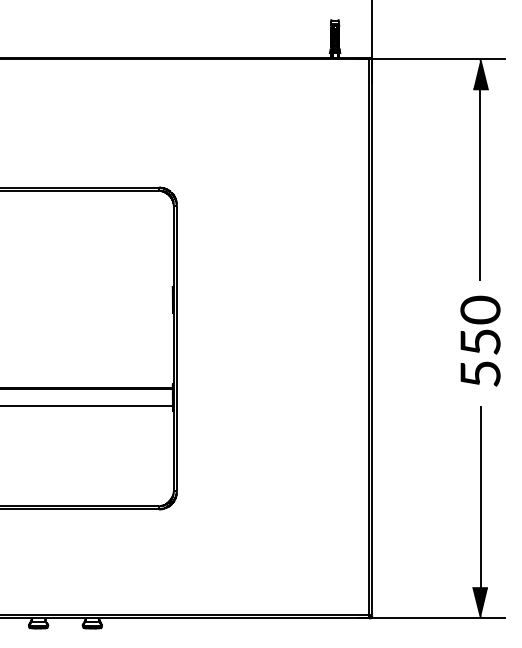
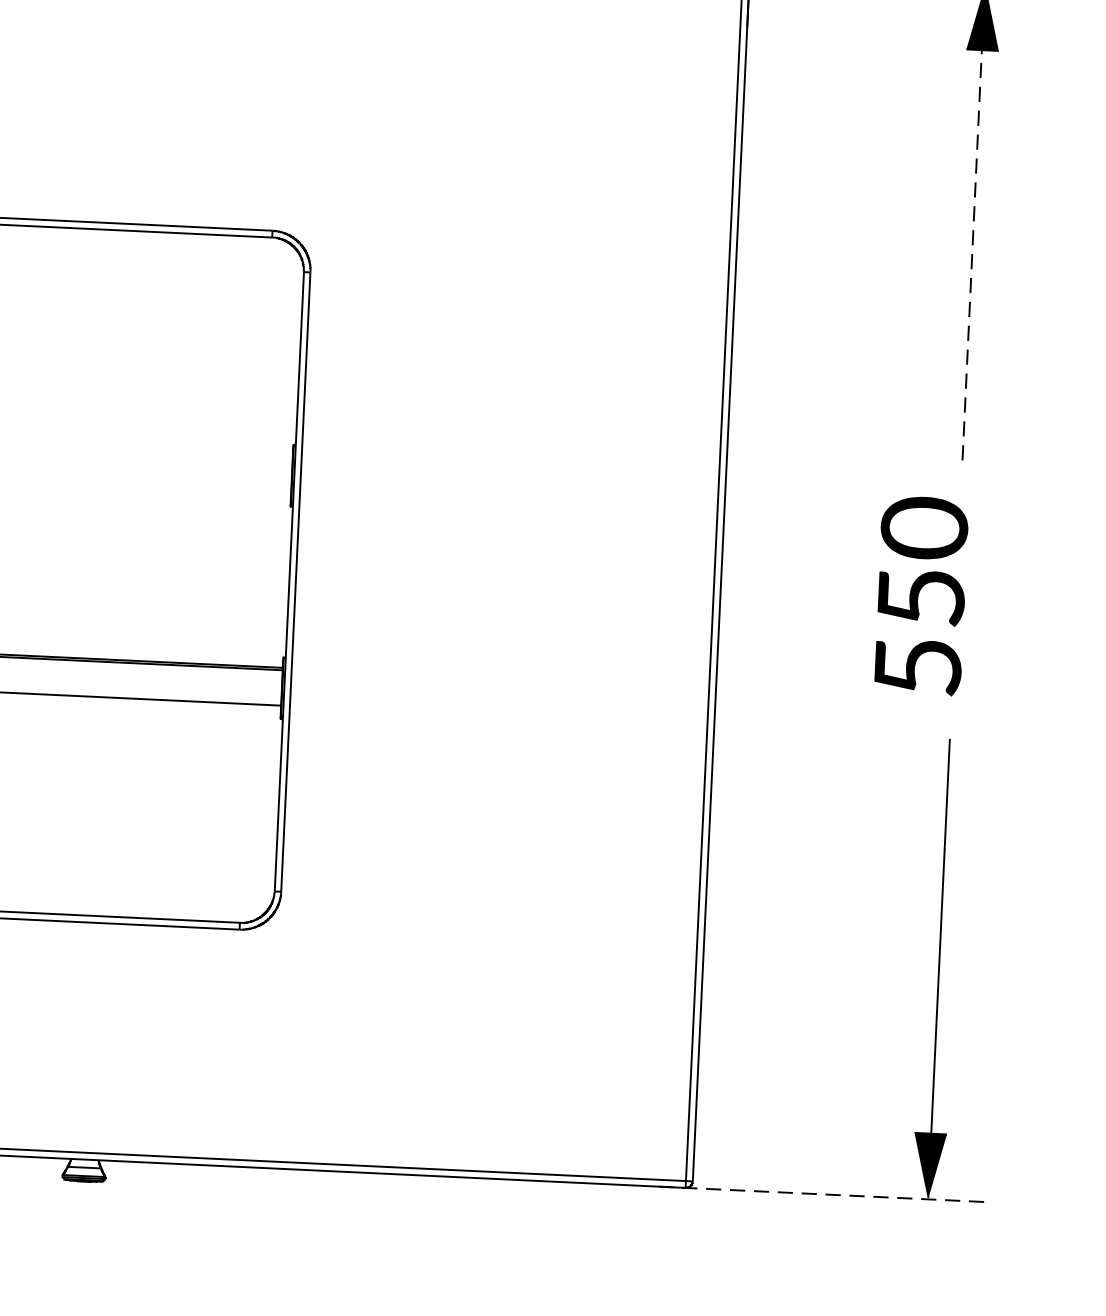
line: (480, 177) -> (972, 241), solid -> dashed
text: (480, 340) -> (921, 594), moved
line: (431, 618) -> (821, 1194), solid -> dashed

